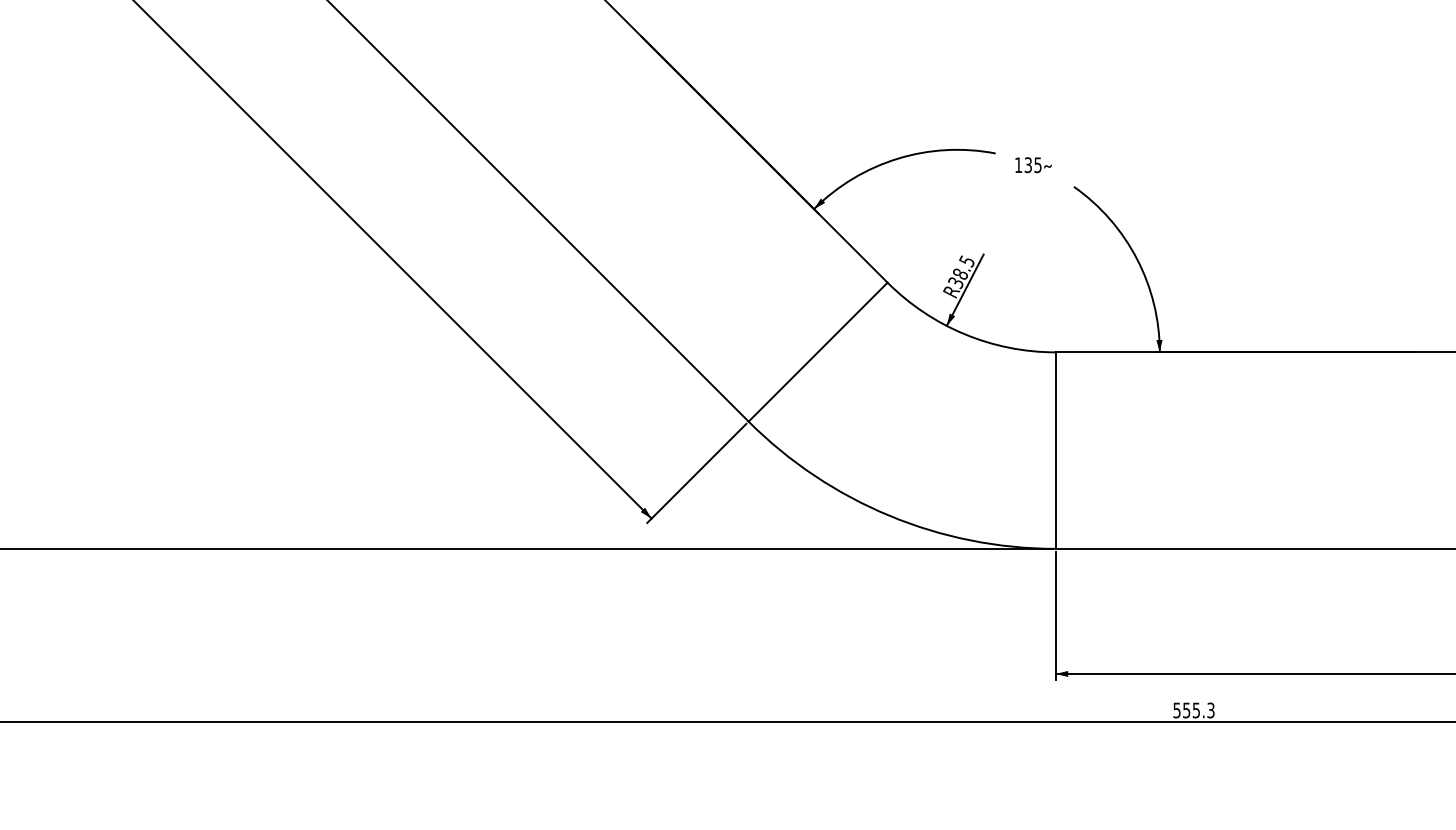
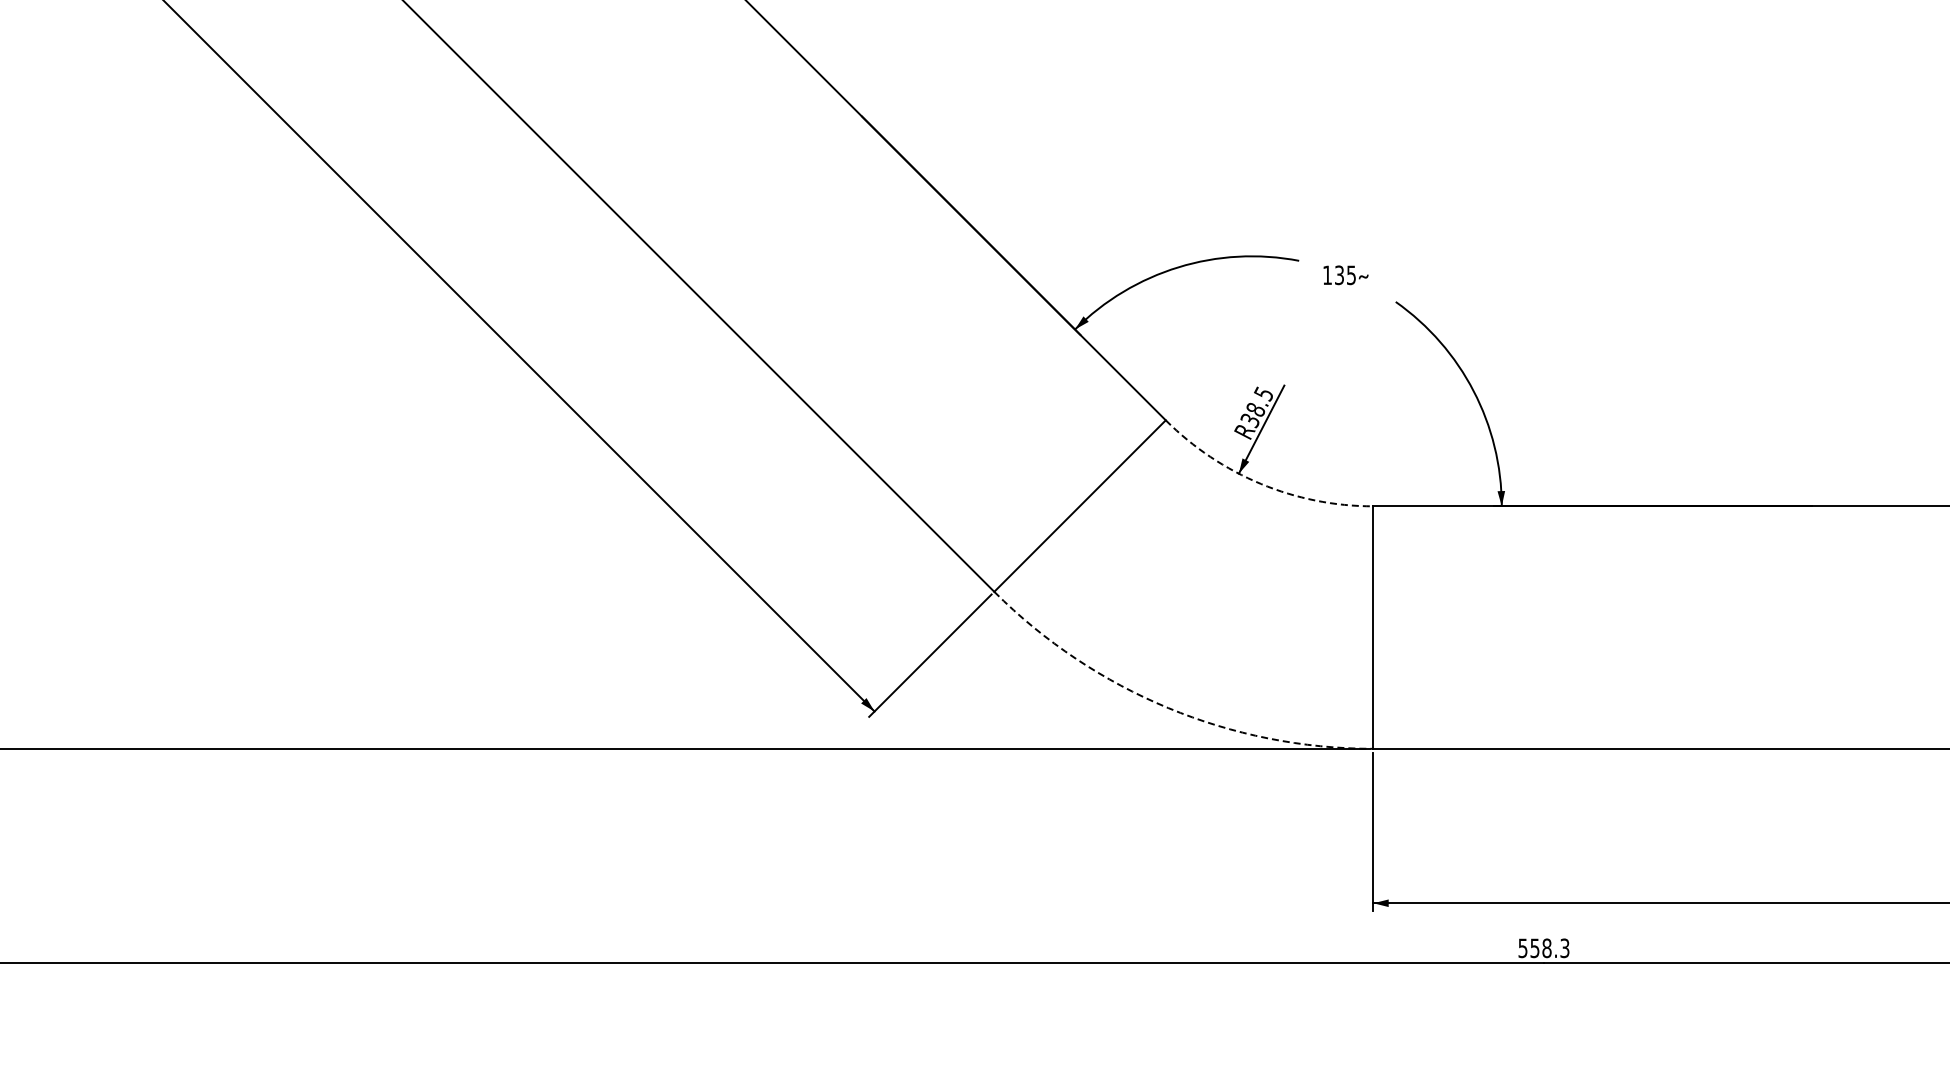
arc: (965, 333) -> (1261, 483), solid -> dashed
arc: (889, 516) -> (1168, 708), solid -> dashed
text: (1196, 710) -> (1546, 948), 555.3 -> 558.3

